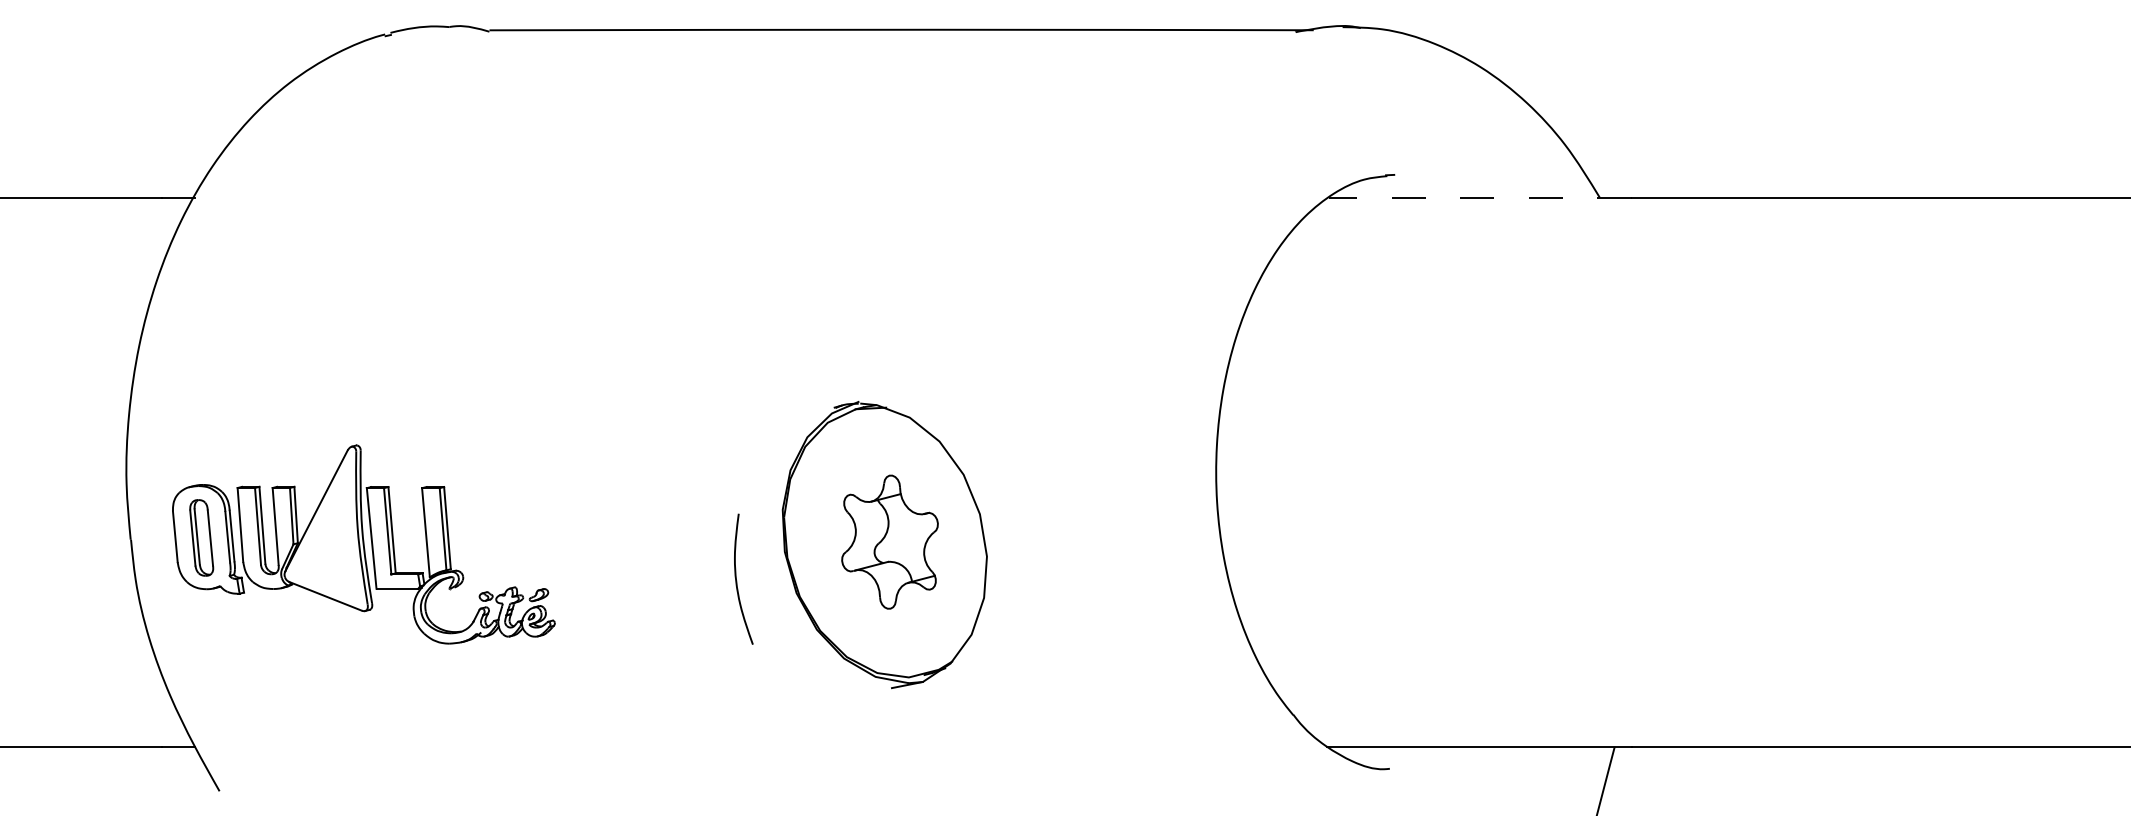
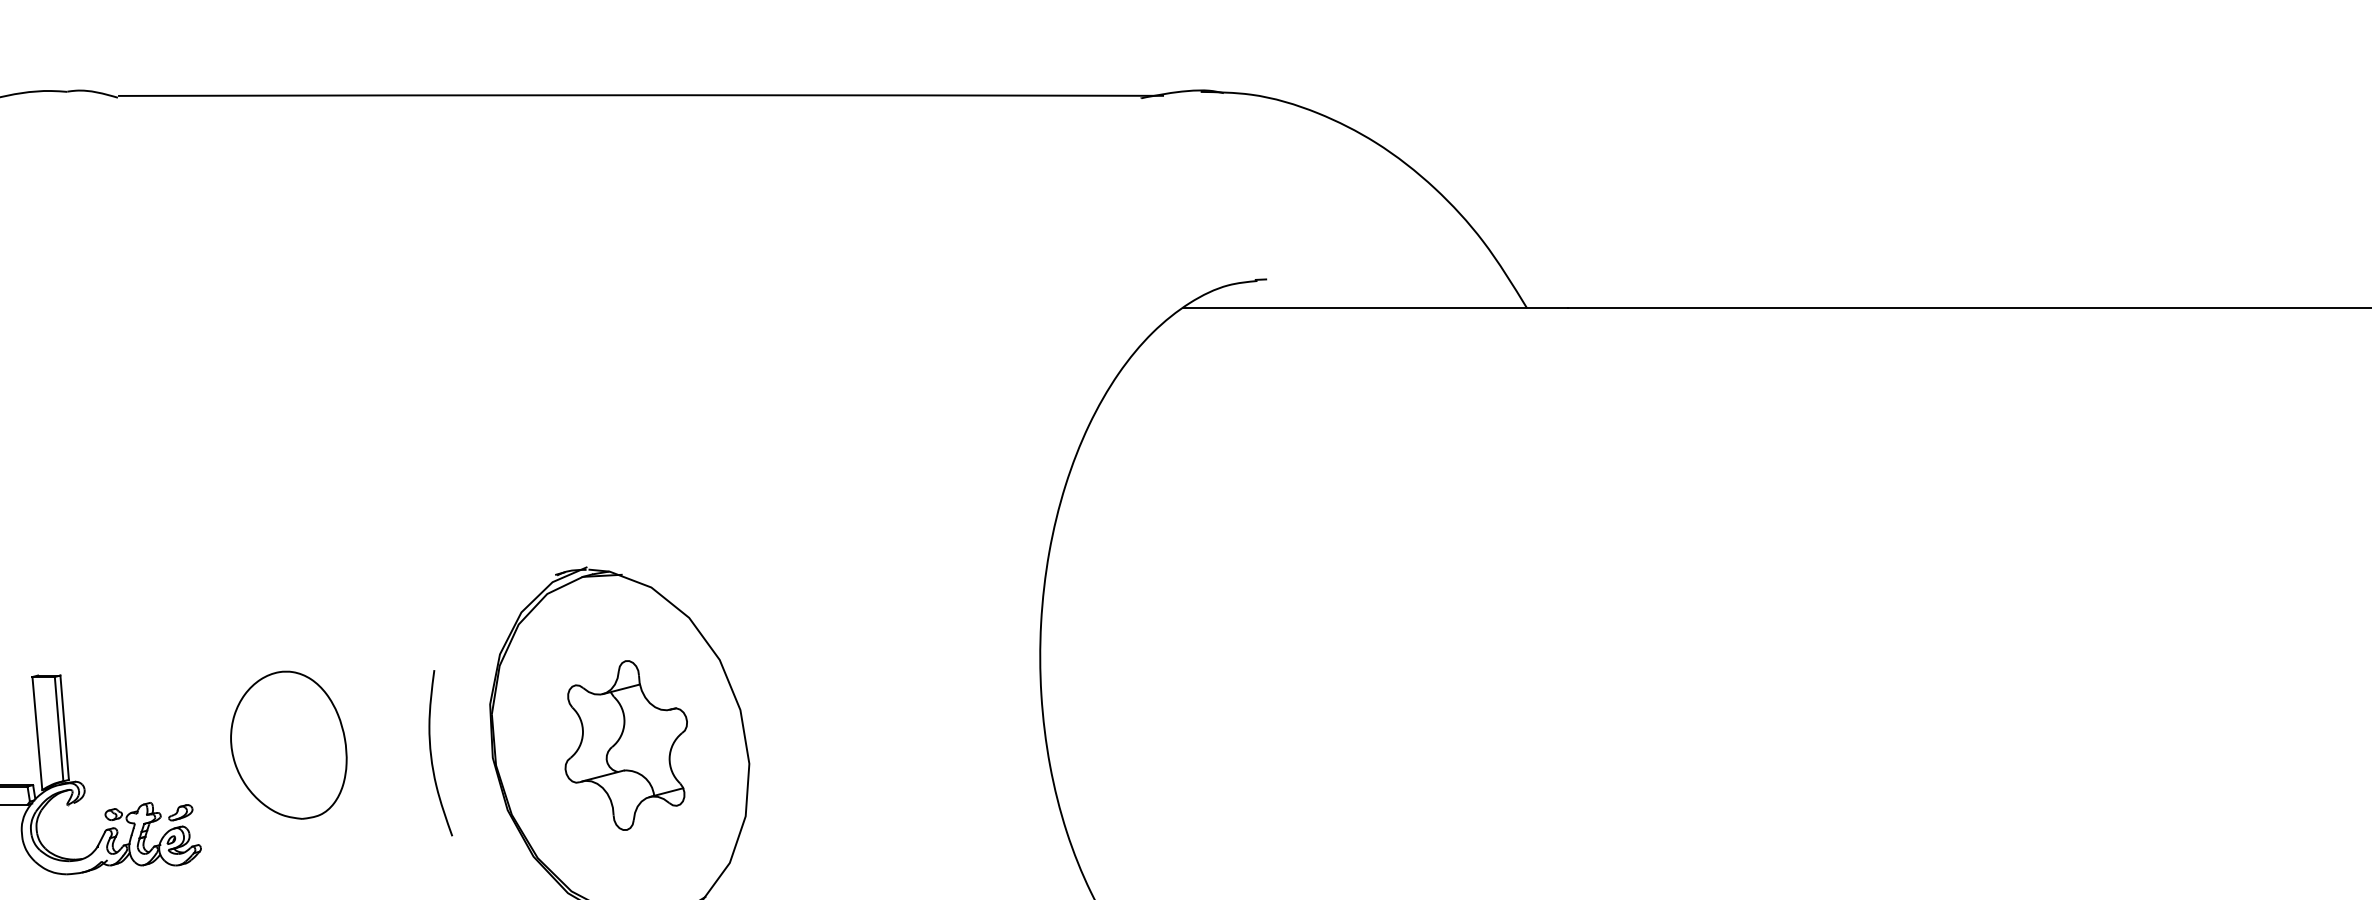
line: (1479, 197) -> (1374, 308), dashed -> solid
part: (623, 541) -> (288, 744), added
curve: (737, 580) -> (432, 754), moved

